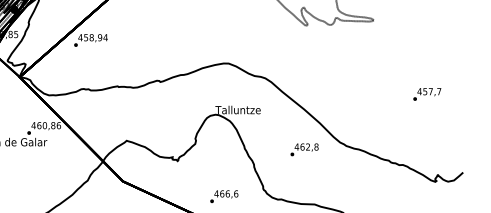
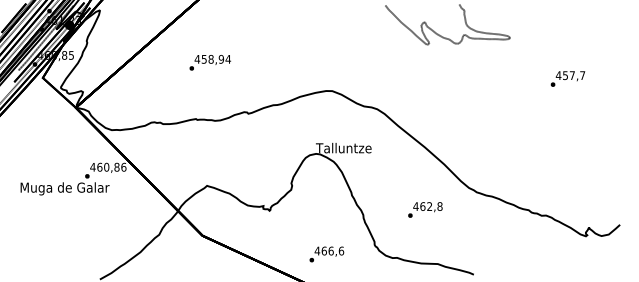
text: (90, 40) -> (209, 62), moved
text: (426, 94) -> (567, 78), moved
text: (304, 149) -> (425, 209), moved

